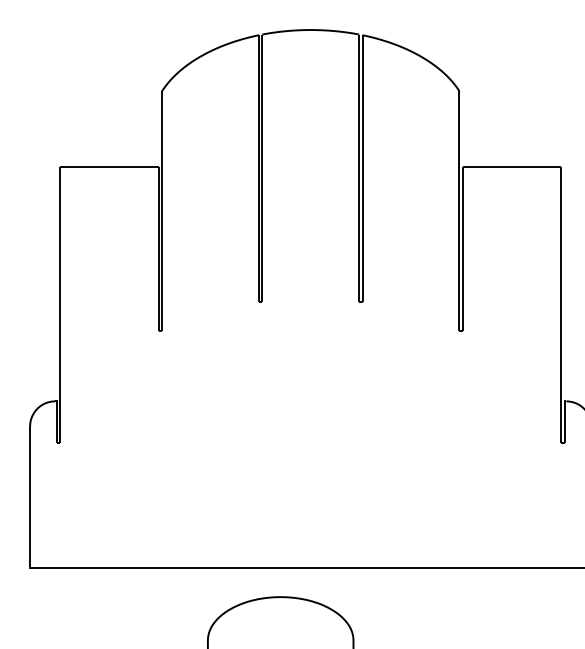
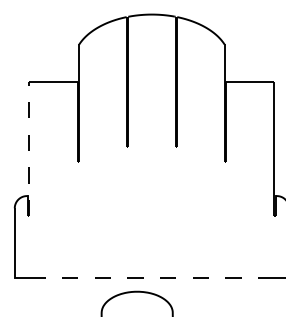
line: (60, 304) -> (29, 148), solid -> dashed
line: (309, 567) -> (151, 277), solid -> dashed

